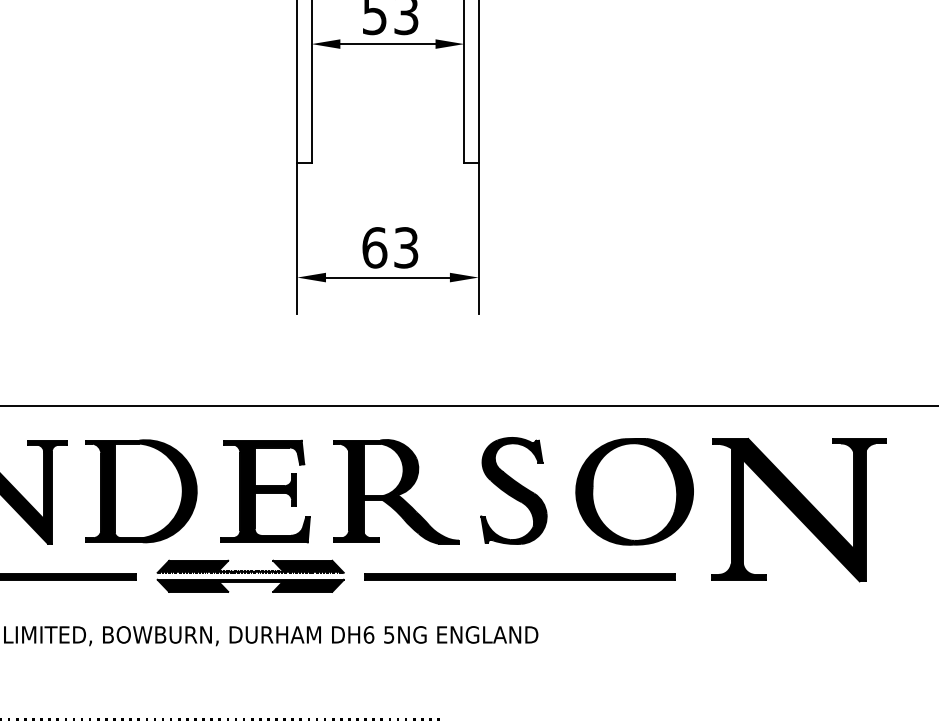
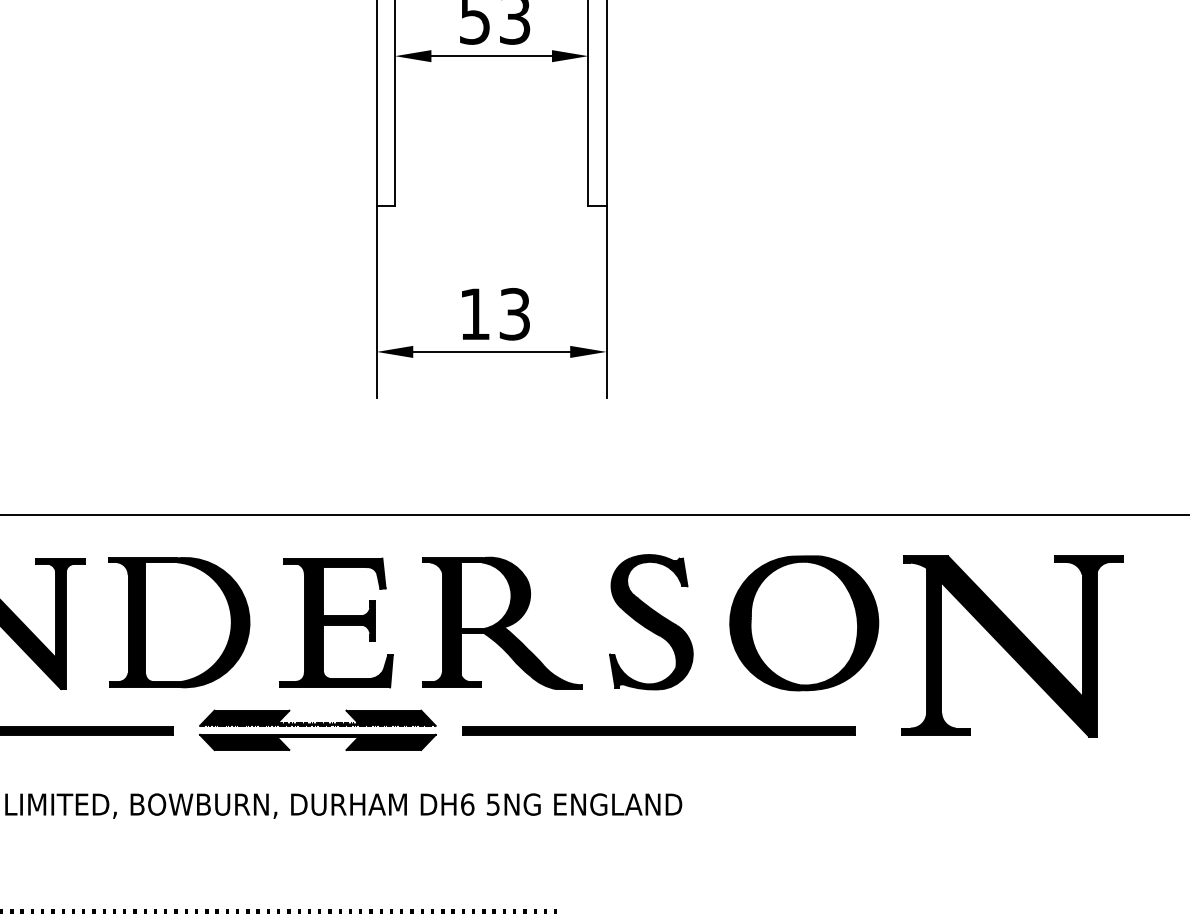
text: (375, 247) -> (475, 313), 63 -> 13

